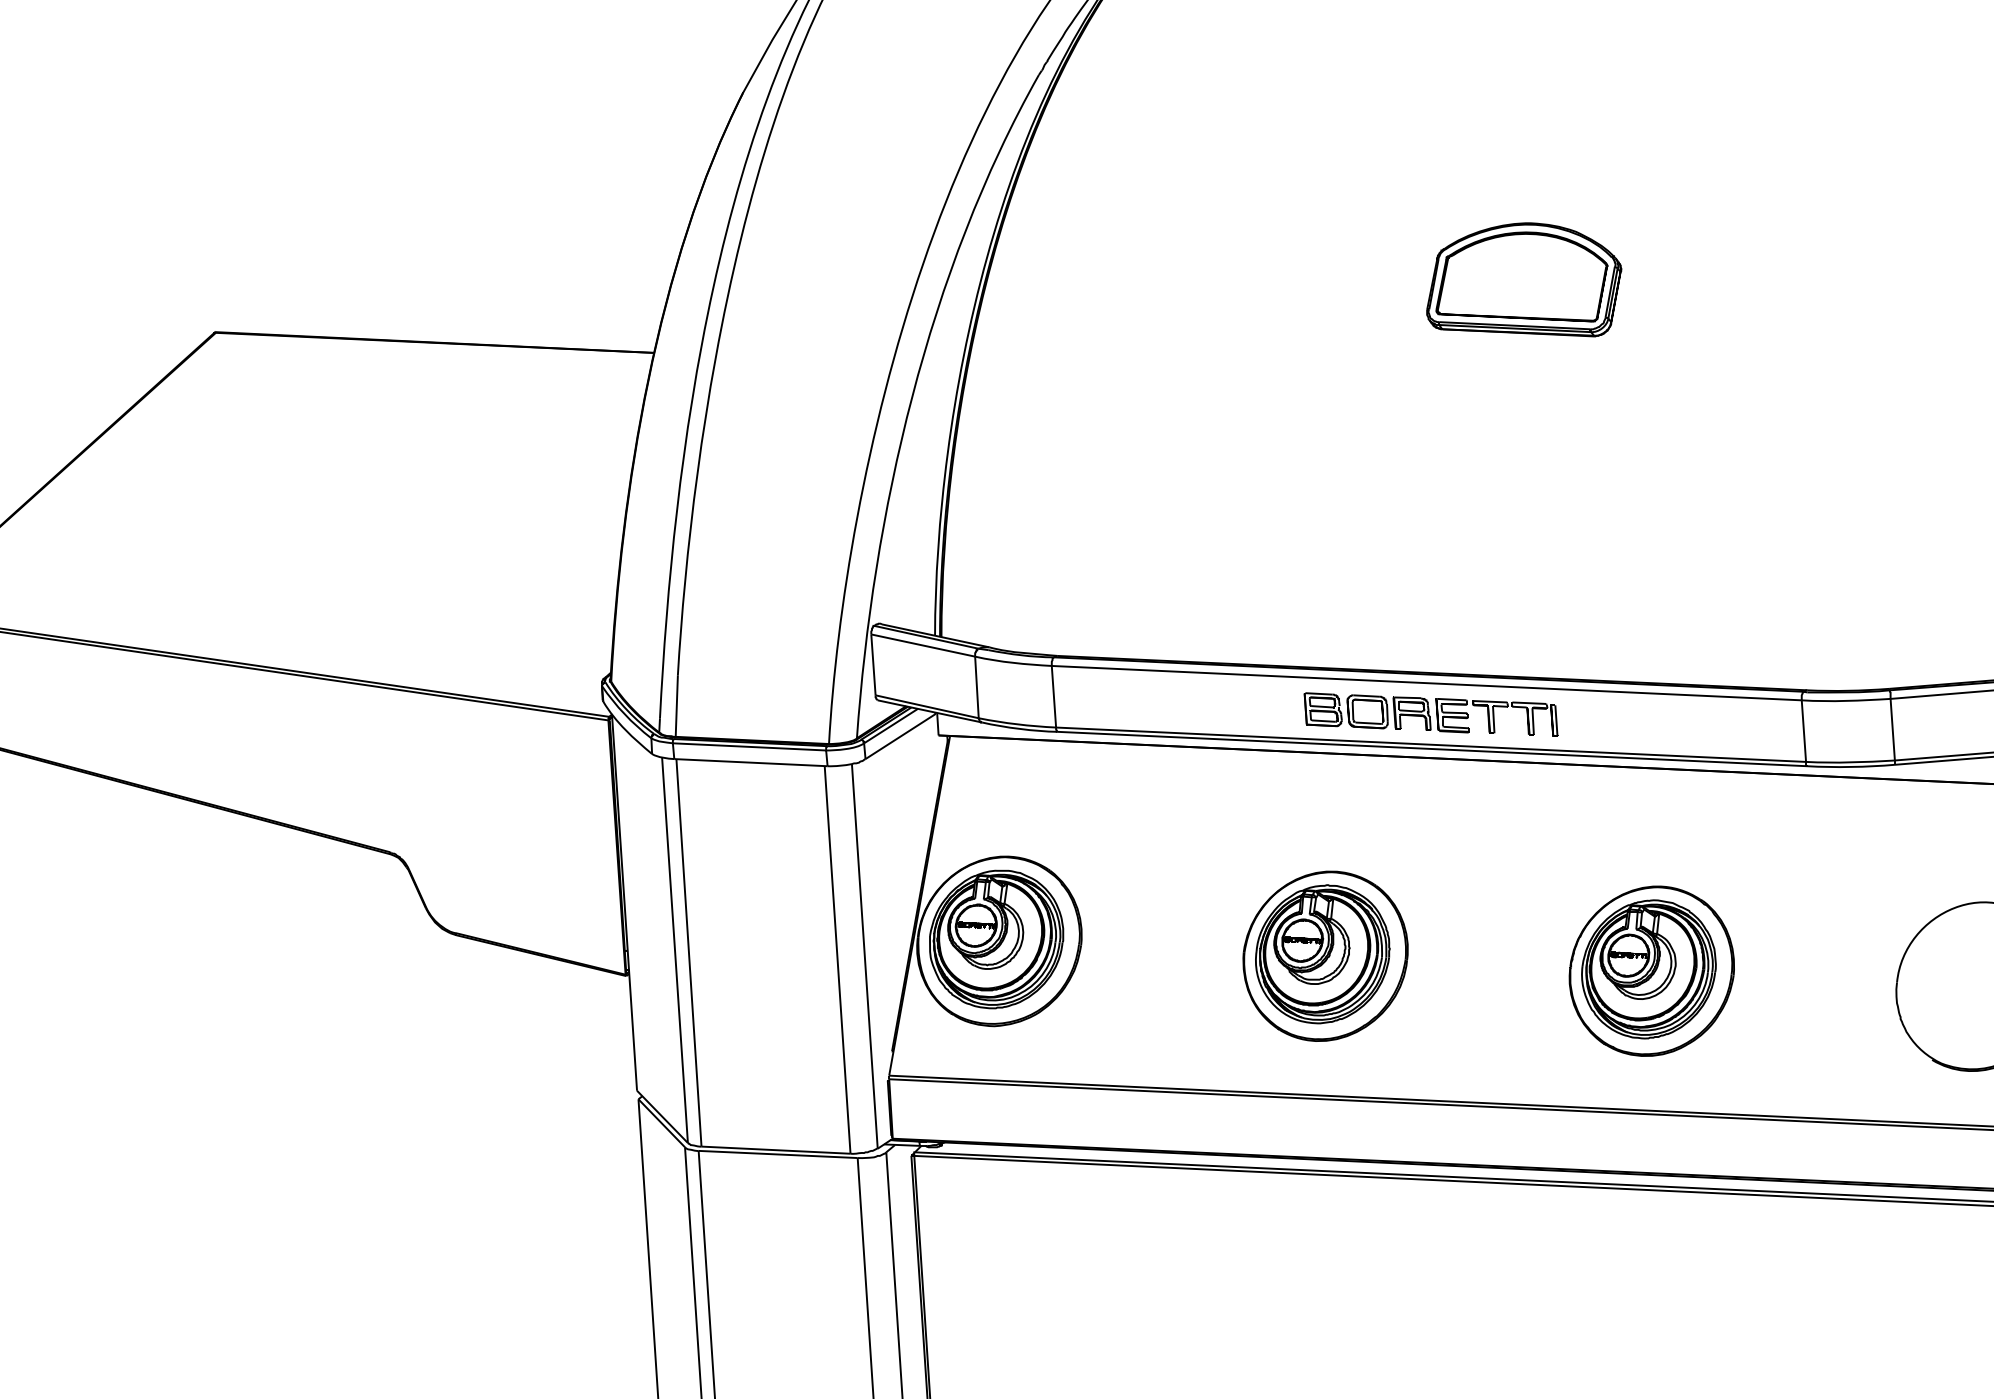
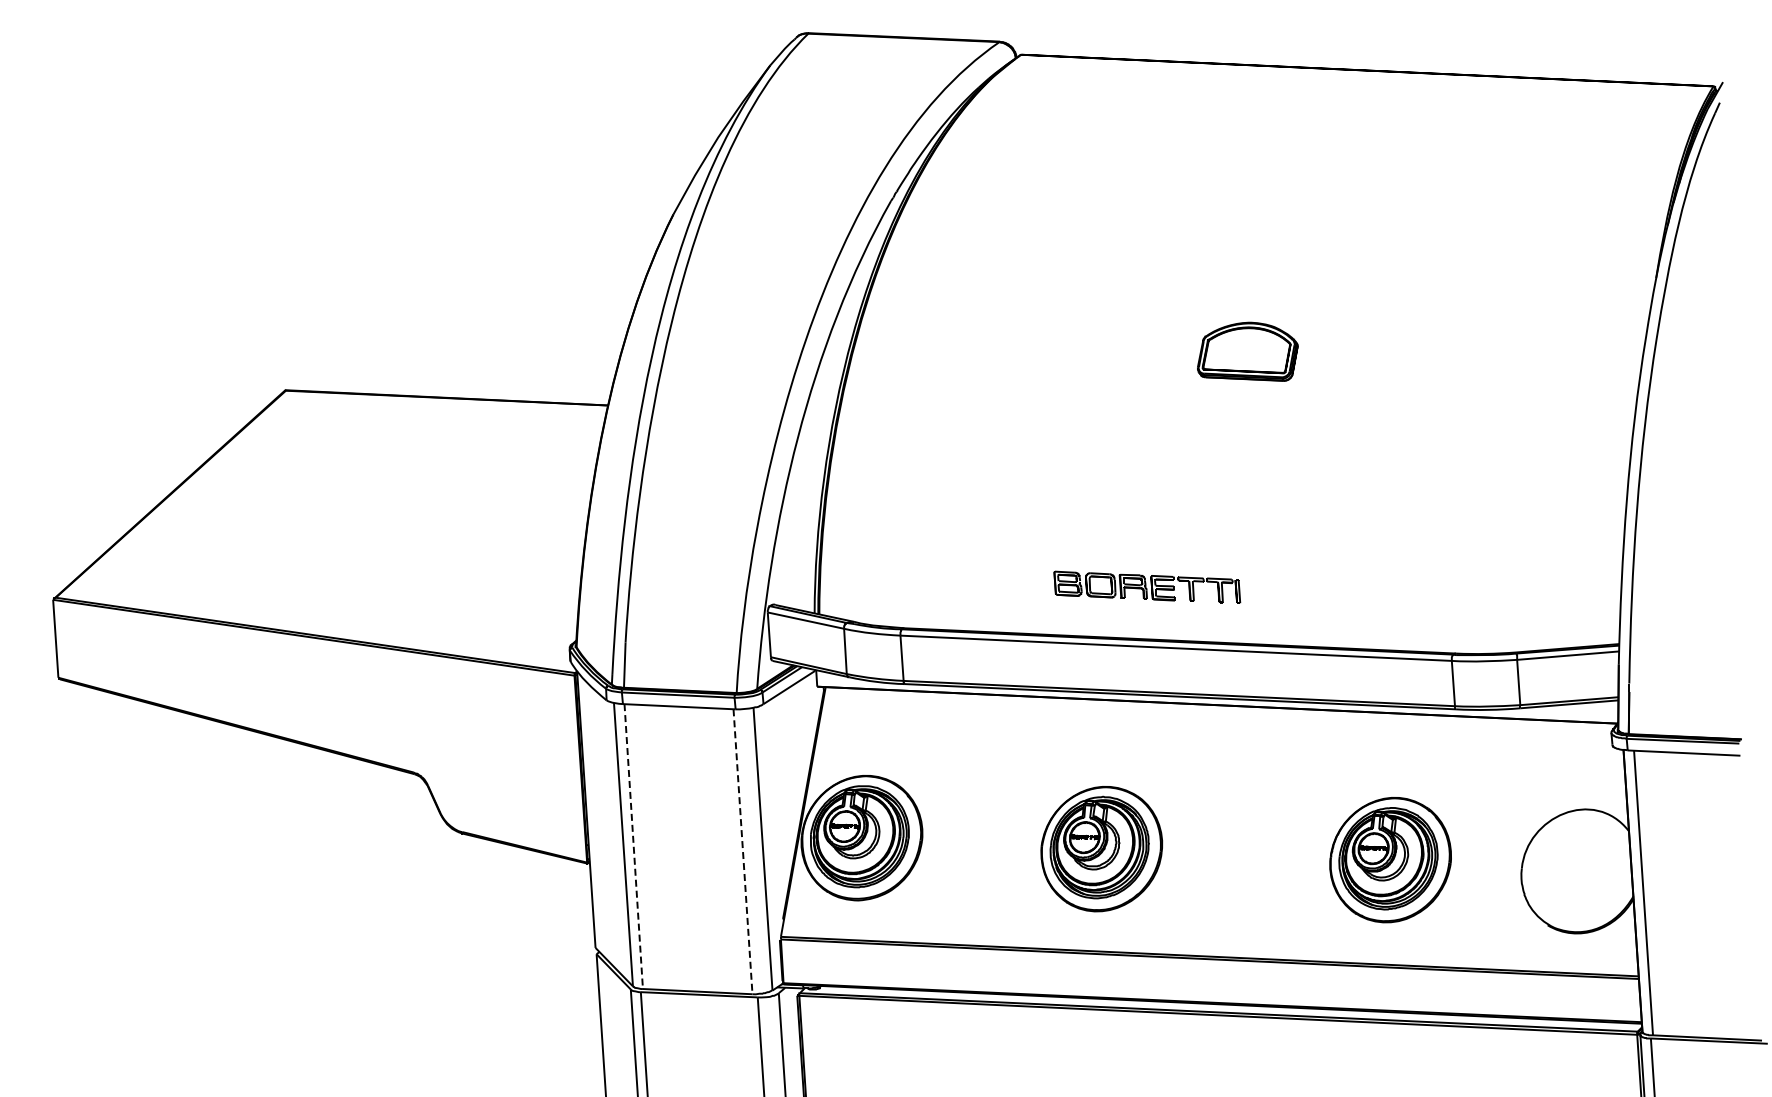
part: (1523, 279) -> (1247, 351), size x0.7
part: (1431, 713) -> (1147, 586), moved
line: (688, 952) -> (633, 846), solid -> dashed
line: (838, 959) -> (743, 851), solid -> dashed
part: (1651, 971) -> (1390, 860), moved

